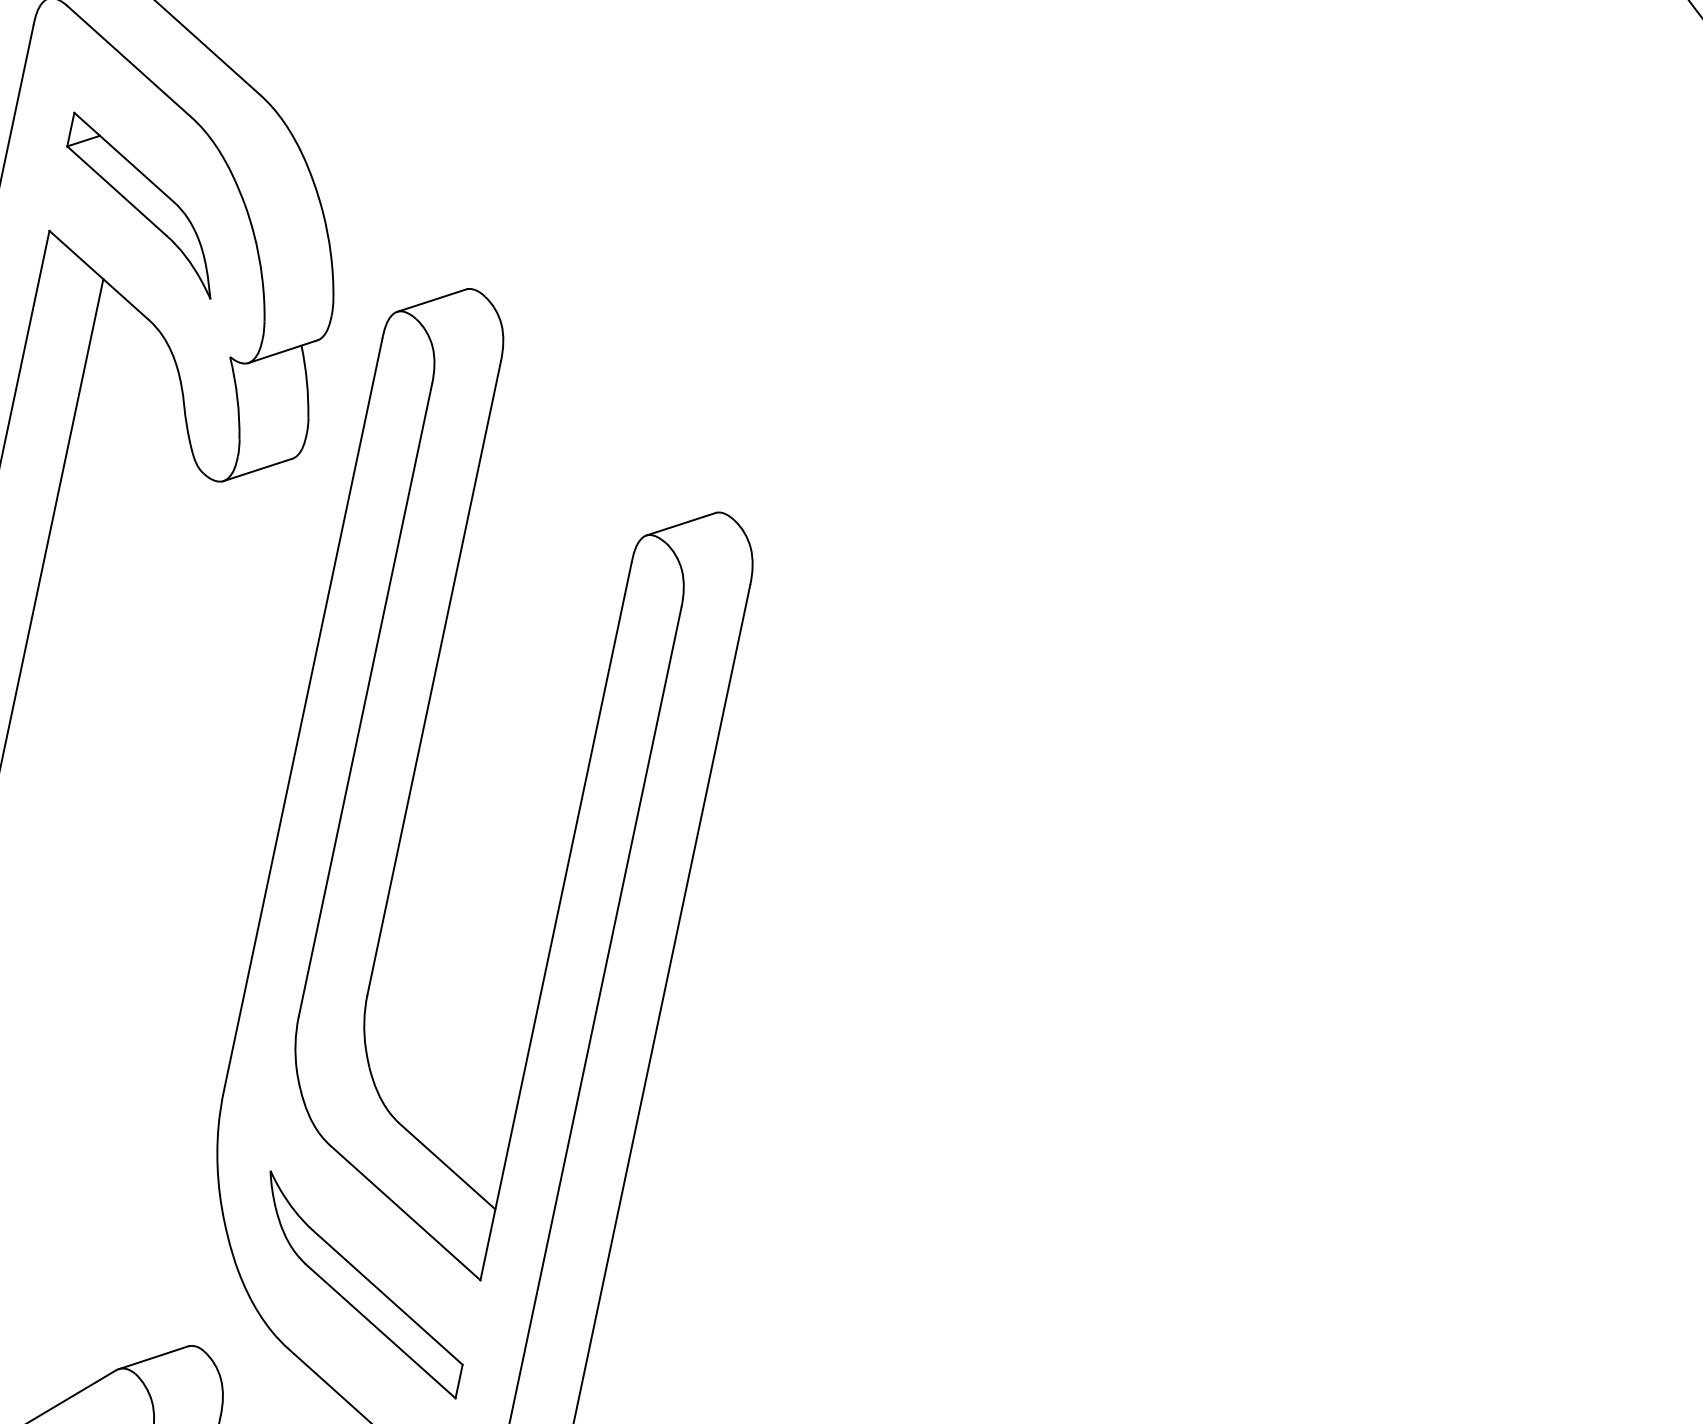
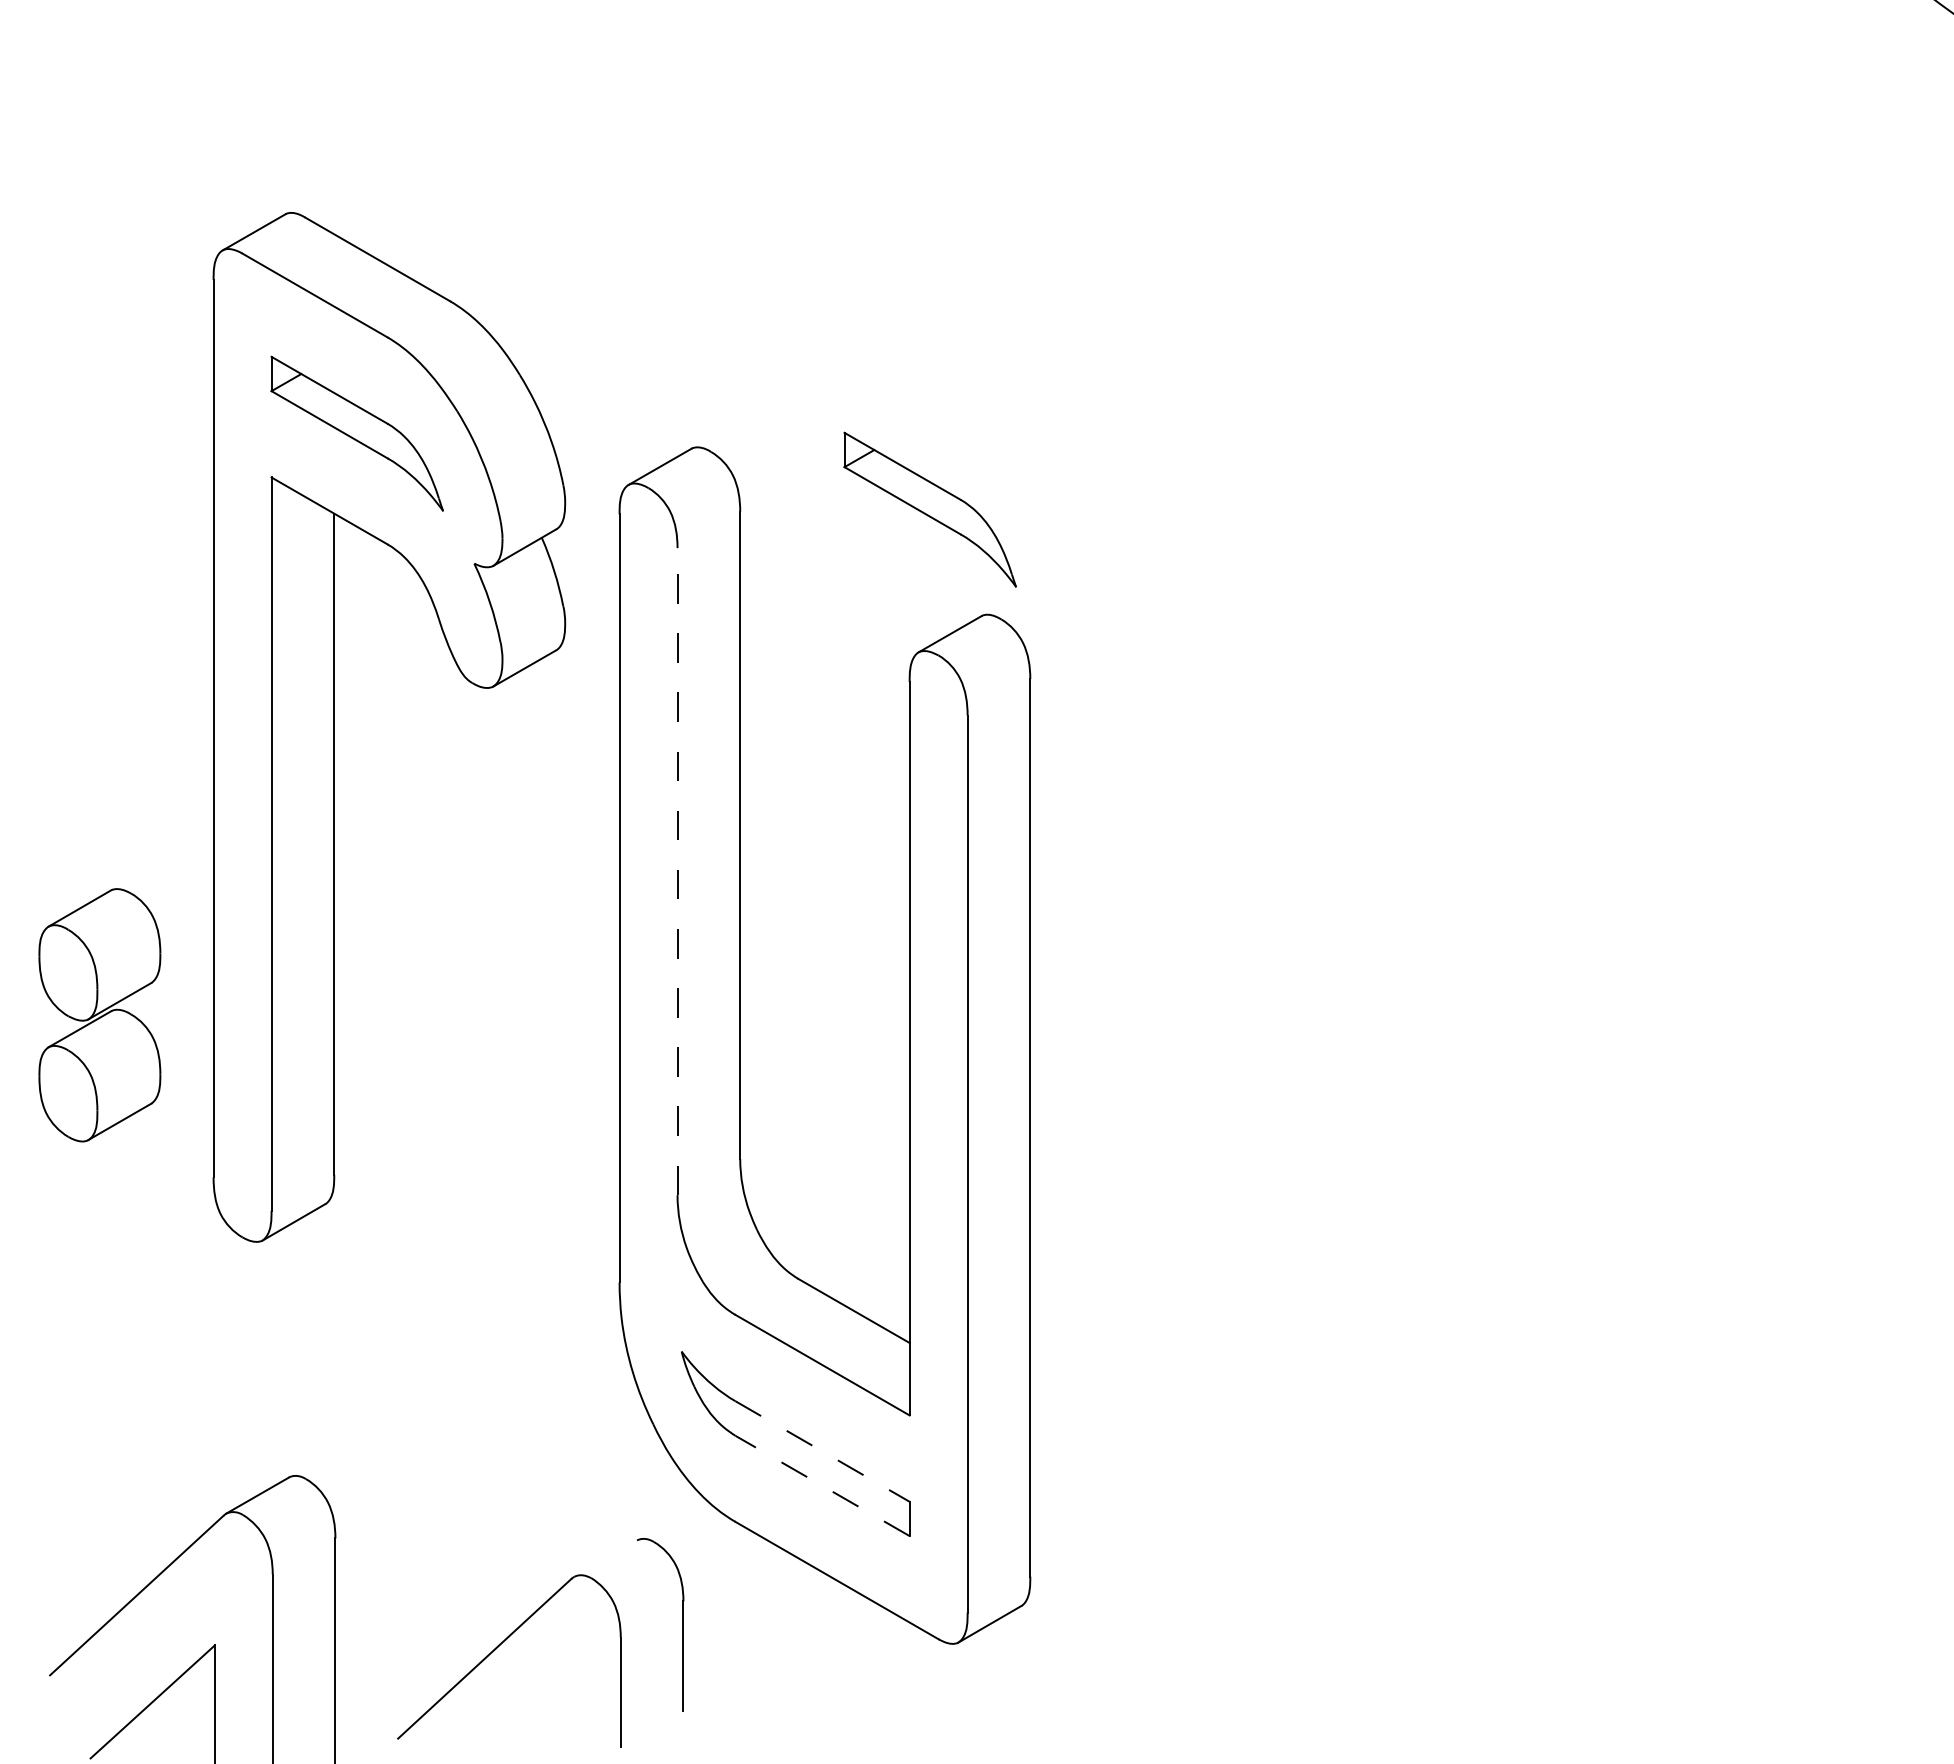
part: (686, 397) -> (929, 509), added
line: (365, 700) -> (677, 871), solid -> dashed
line: (387, 1297) -> (822, 1451), solid -> dashed
line: (380, 1330) -> (822, 1485), solid -> dashed
line: (153, 1357) -> (605, 1558), removed

